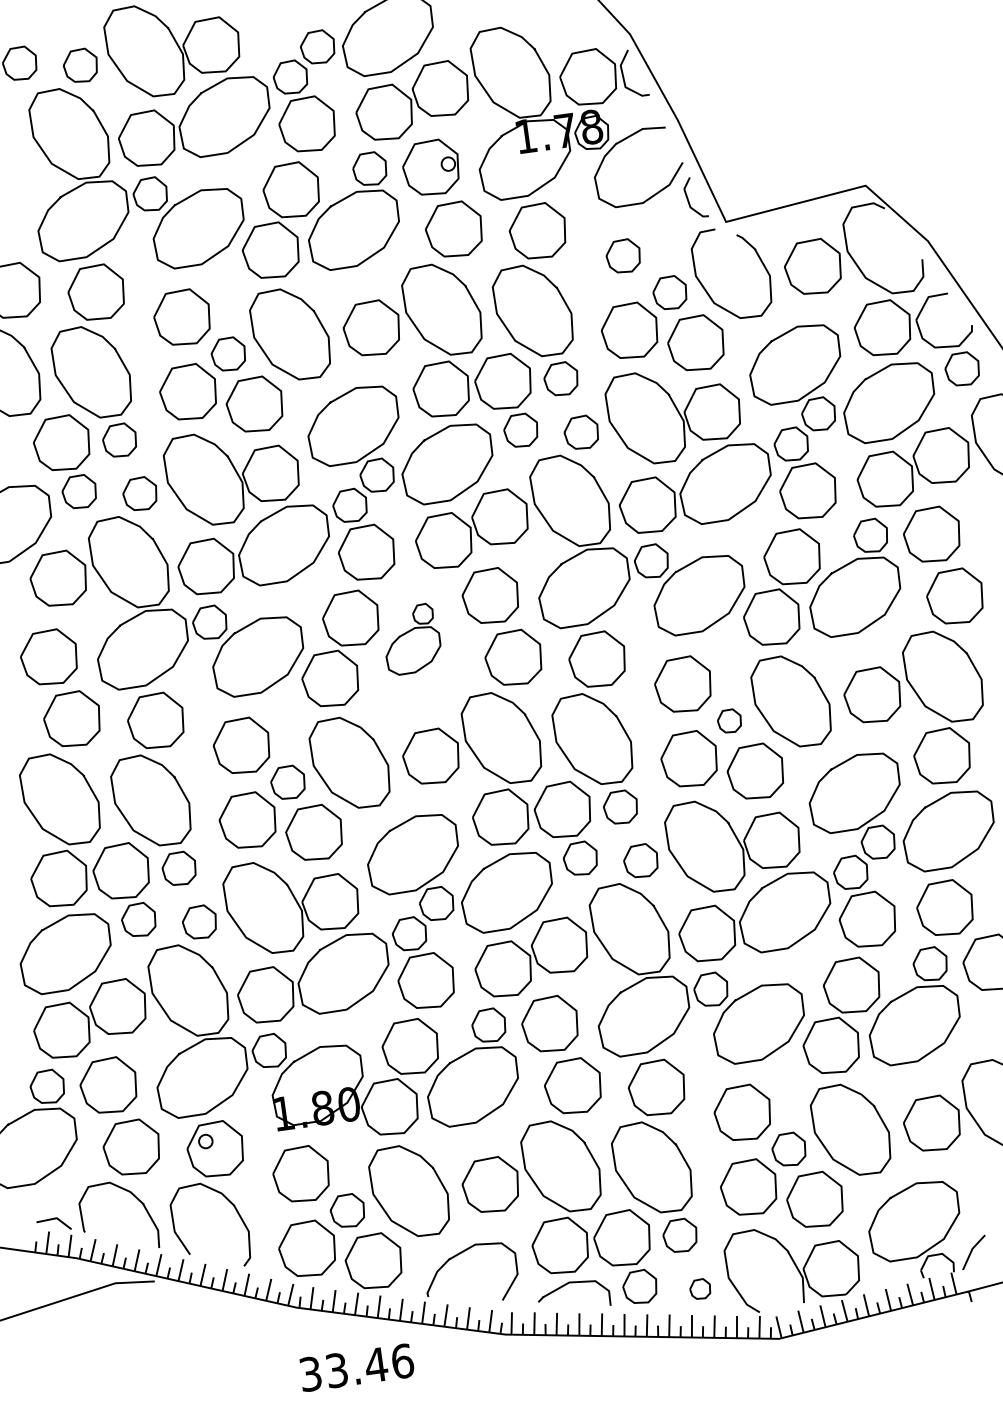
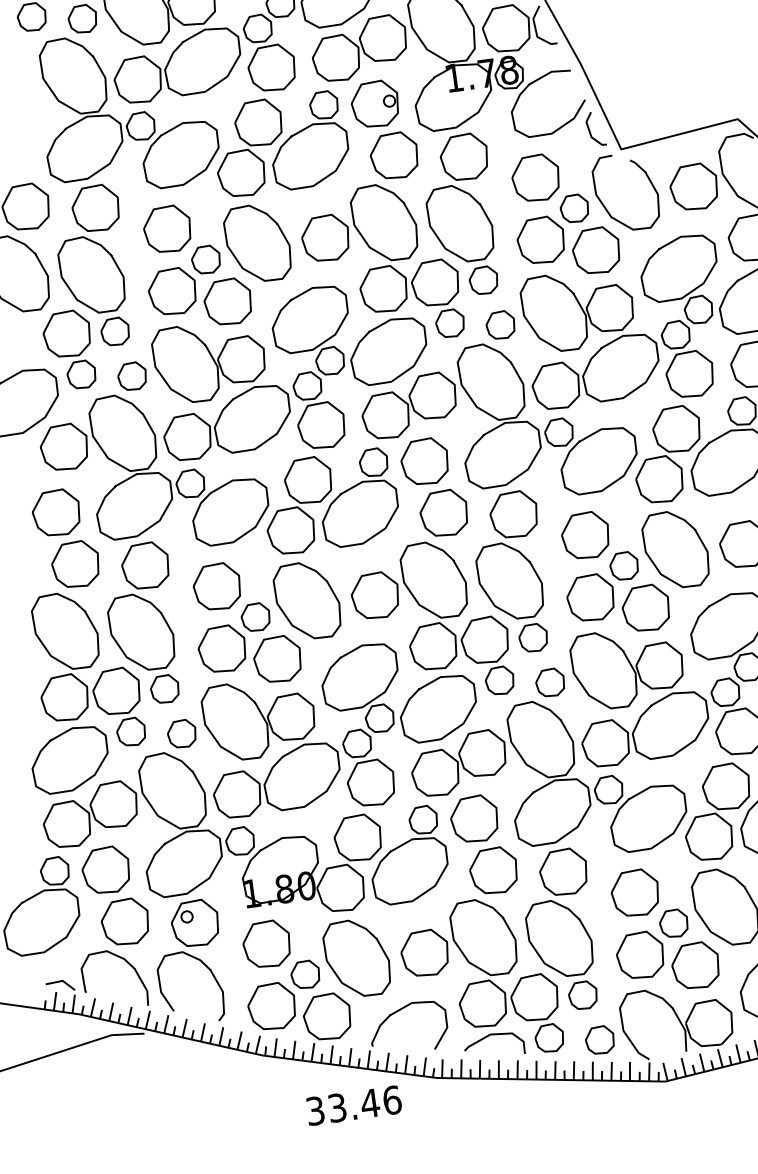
part: (622, 255) -> (534, 177), size x1.67
part: (413, 639) -> (360, 497), size x1.67
part: (729, 720) -> (624, 565), size x1.43
part: (699, 1288) -> (599, 1039), size x1.67
text: (356, 1367) -> (353, 1105), moved

